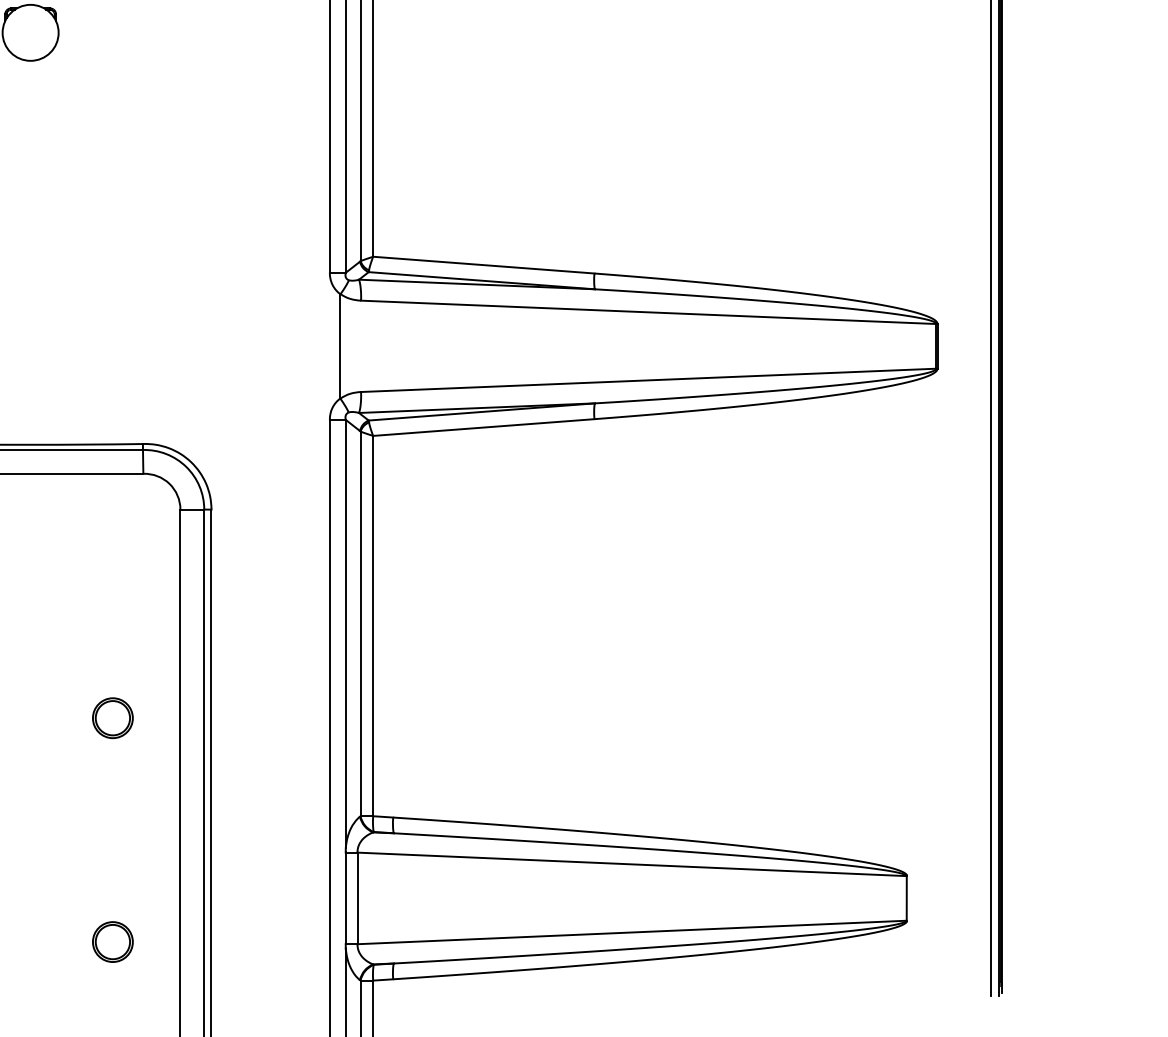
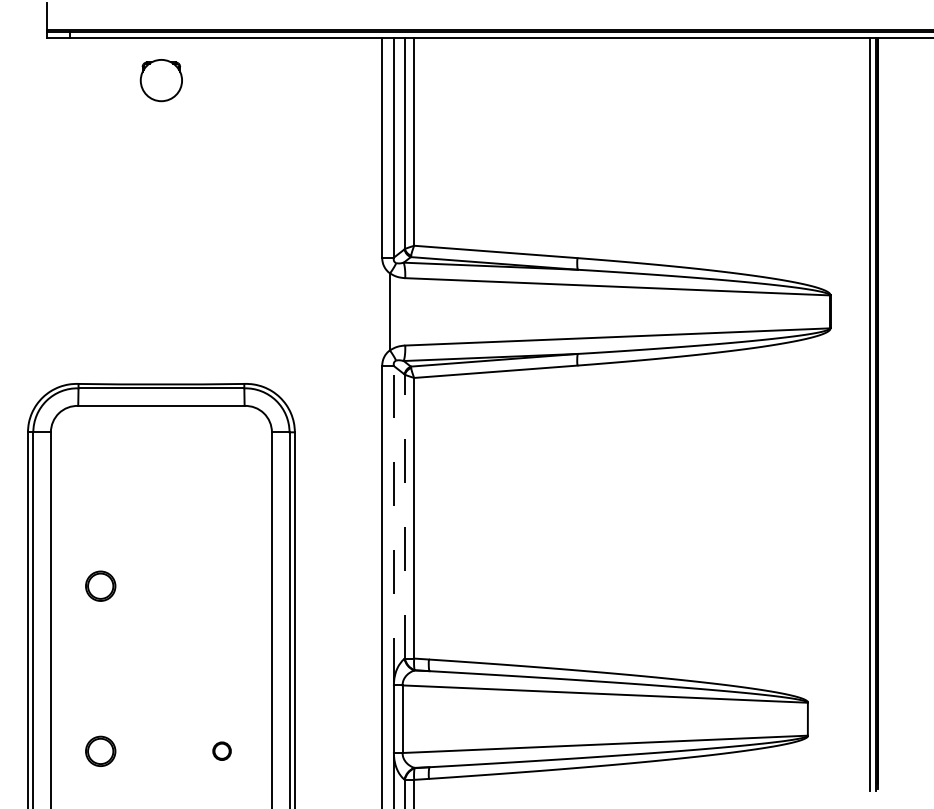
line: (360, 623) -> (404, 516), solid -> dashed
line: (345, 633) -> (393, 523), solid -> dashed
part: (112, 717) -> (221, 585), removed
part: (112, 940) -> (221, 750), size x0.6

